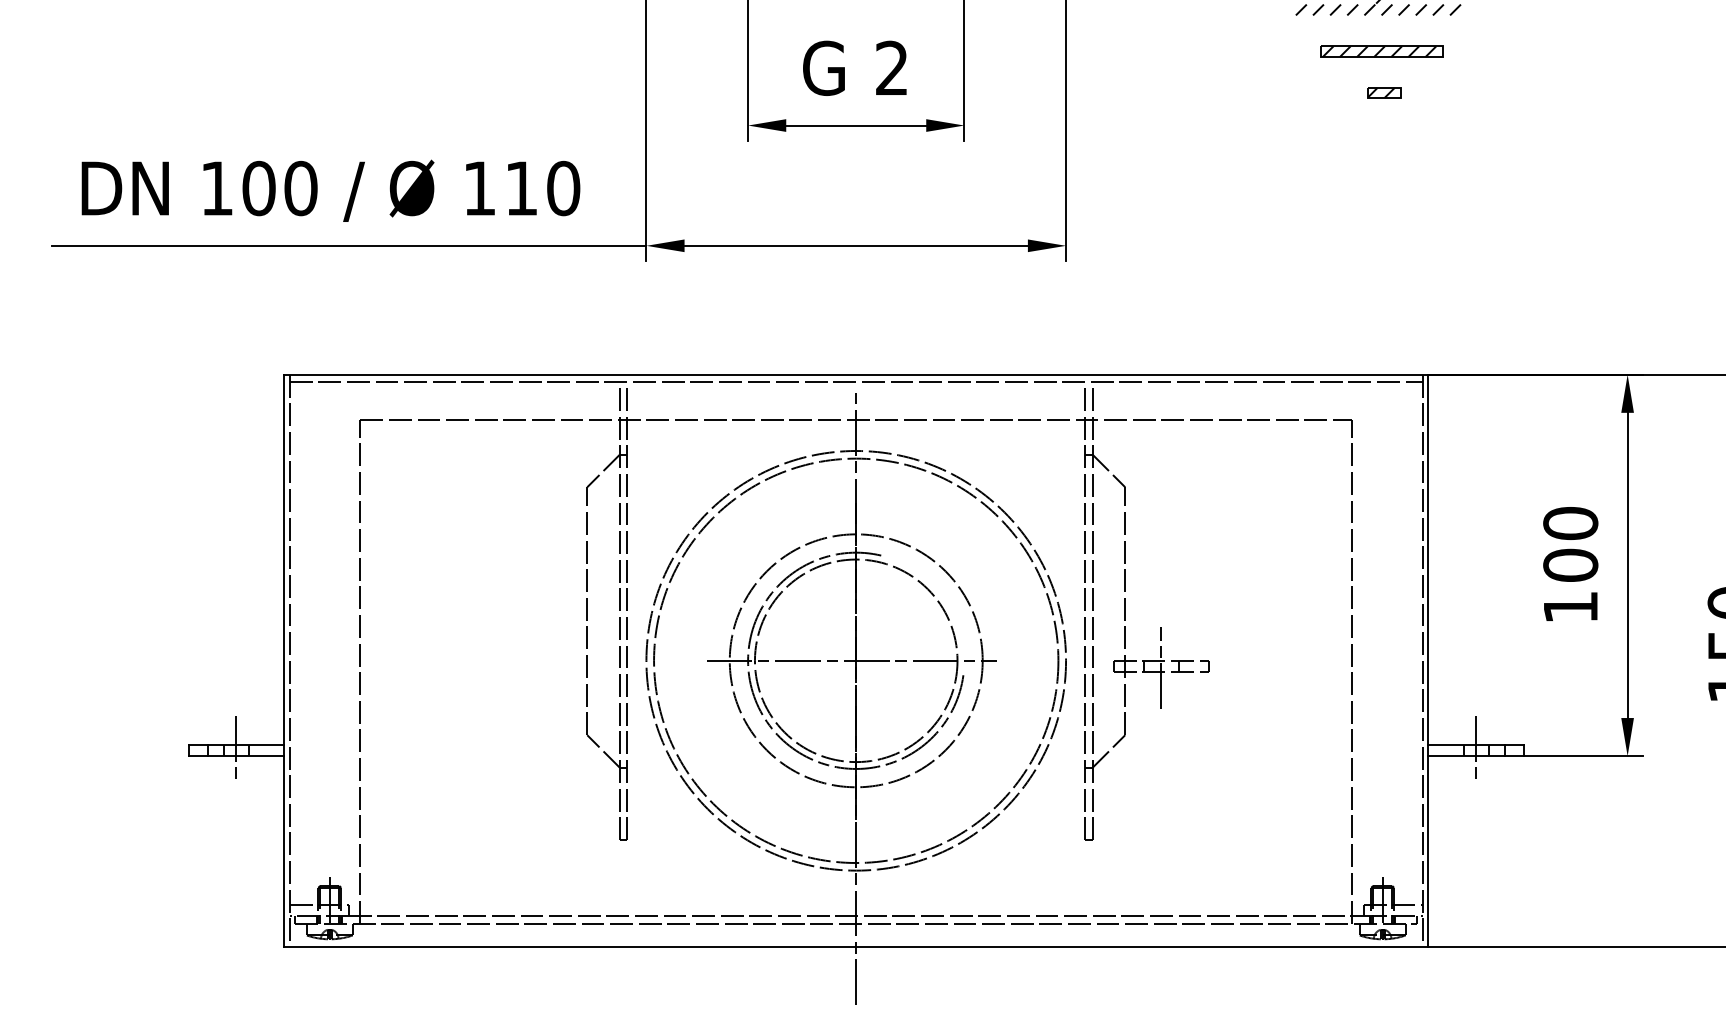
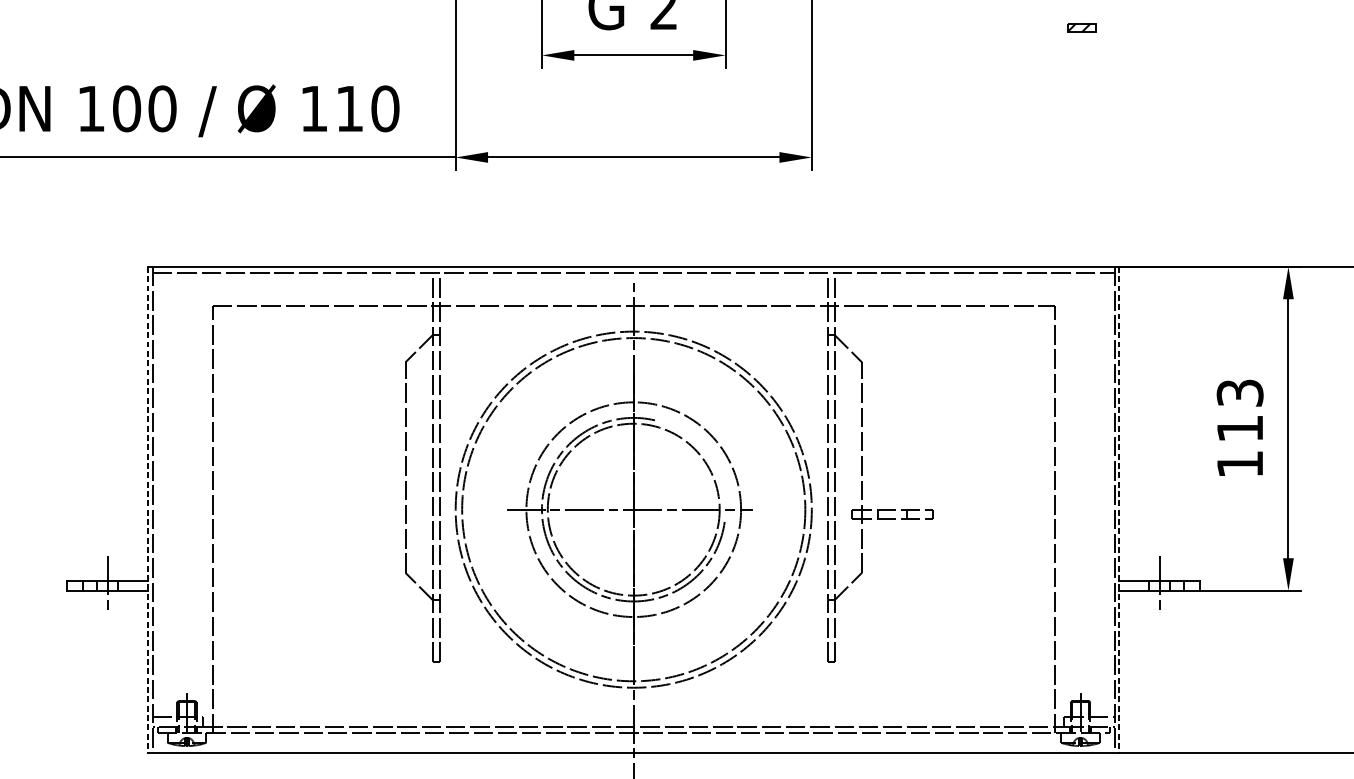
text: (1570, 544) -> (1239, 410), 100 -> 113
line: (284, 661) -> (148, 510), solid -> dashed
line: (1428, 661) -> (1119, 510), solid -> dashed
line: (1161, 667) -> (892, 515), removed

